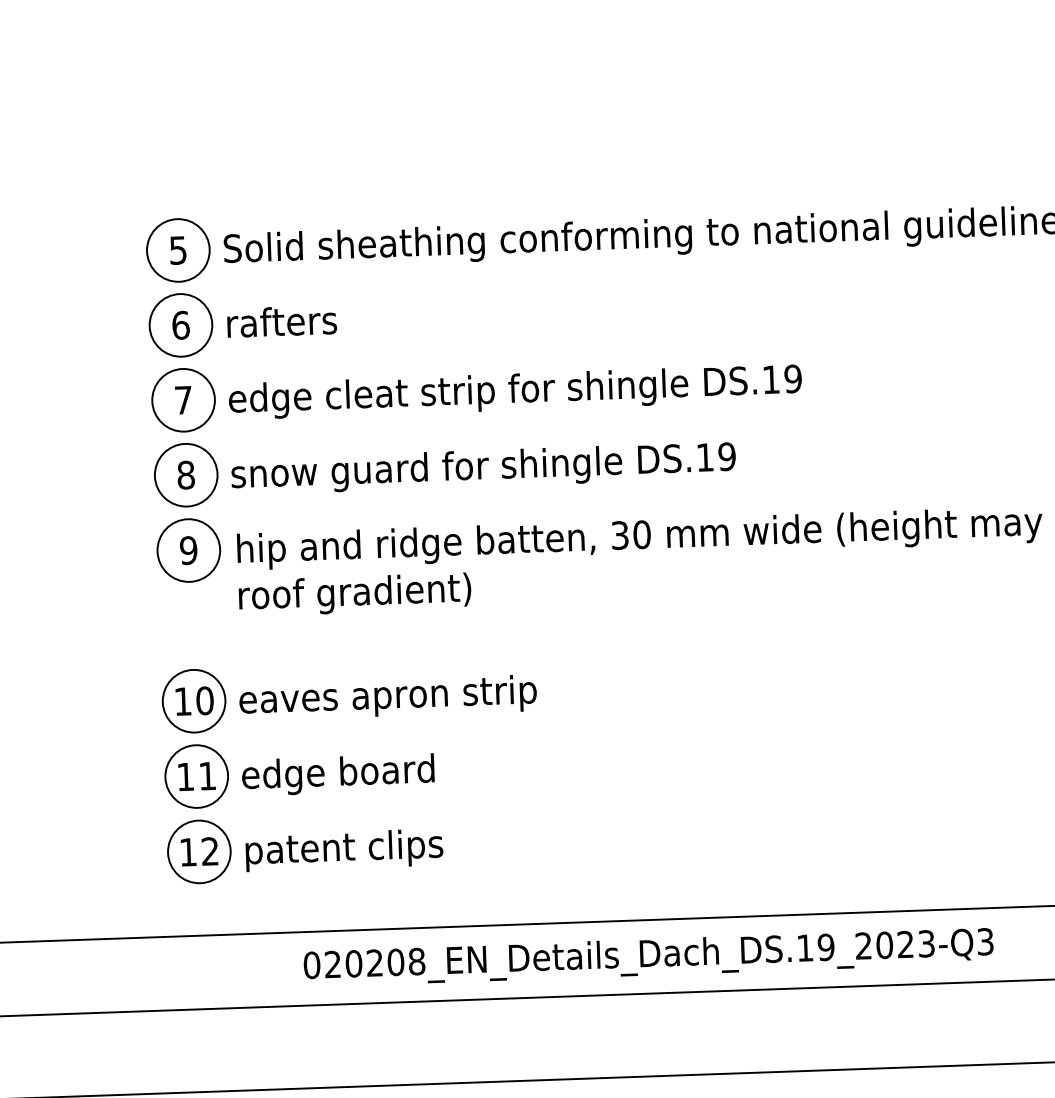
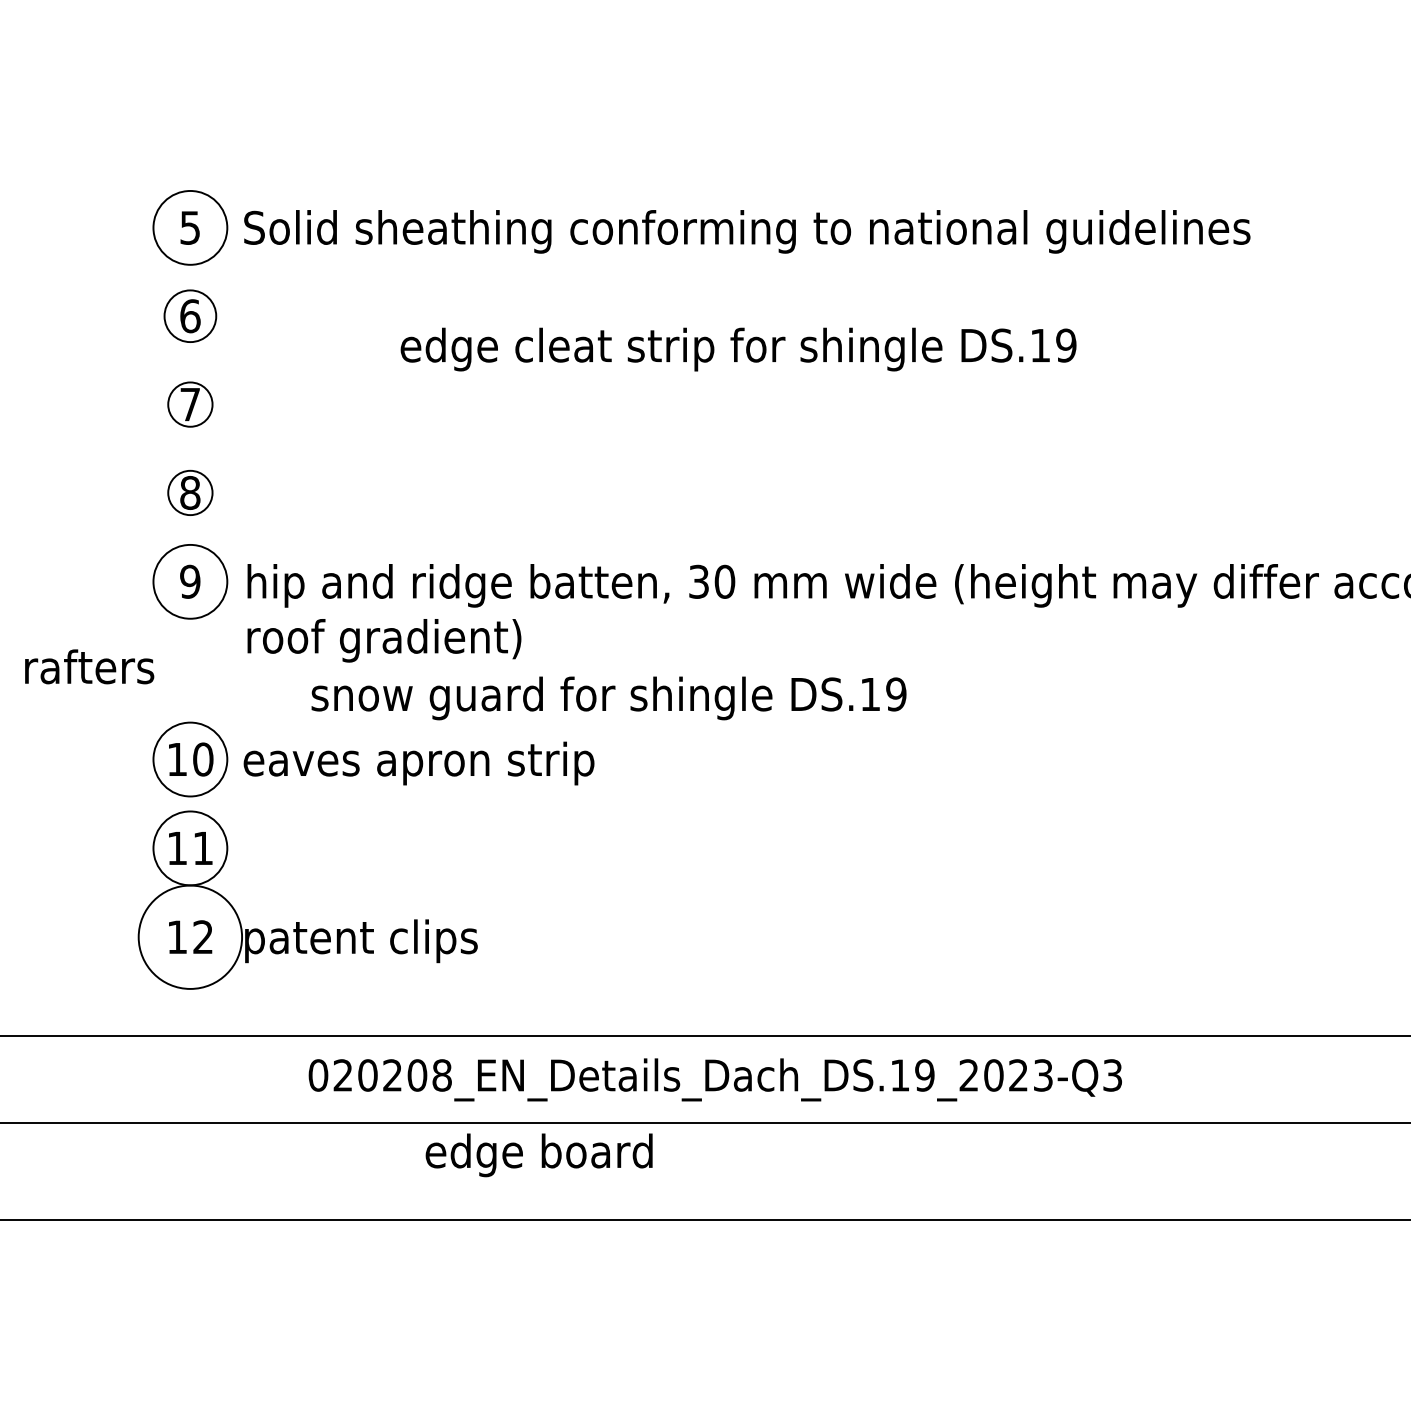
text: (281, 321) -> (89, 666), moved
circle: (181, 325) -> (190, 316), size x0.7
text: (515, 392) -> (738, 349), moved
circle: (183, 400) -> (190, 404), size x0.6
text: (483, 468) -> (608, 698), moved
circle: (186, 474) -> (190, 492), size x0.6
text: (337, 775) -> (538, 1155), moved
circle: (199, 852) -> (190, 937), size x1.4

